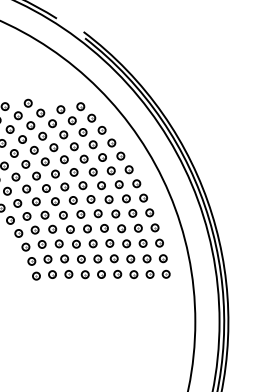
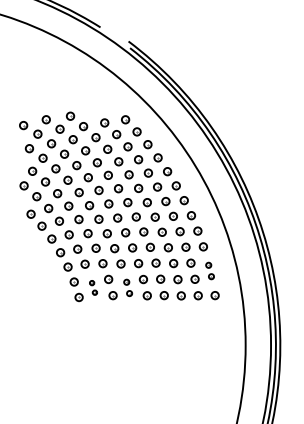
part: (160, 250) -> (209, 270), size x0.7
part: (50, 266) -> (93, 287), size x0.6
part: (82, 266) -> (127, 287), size x0.7

